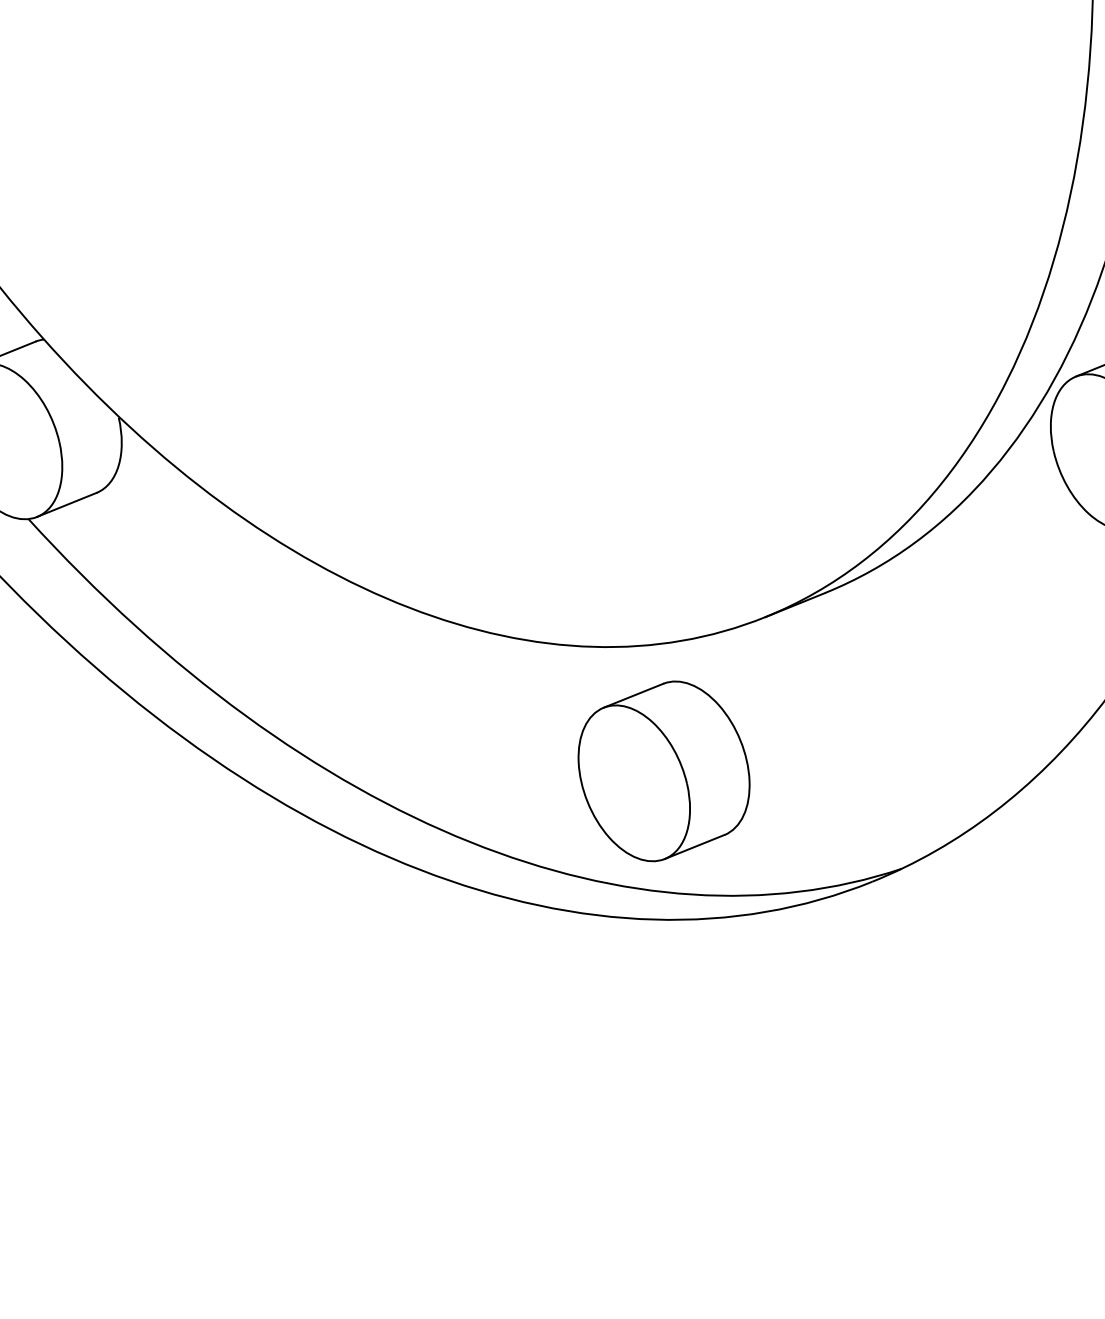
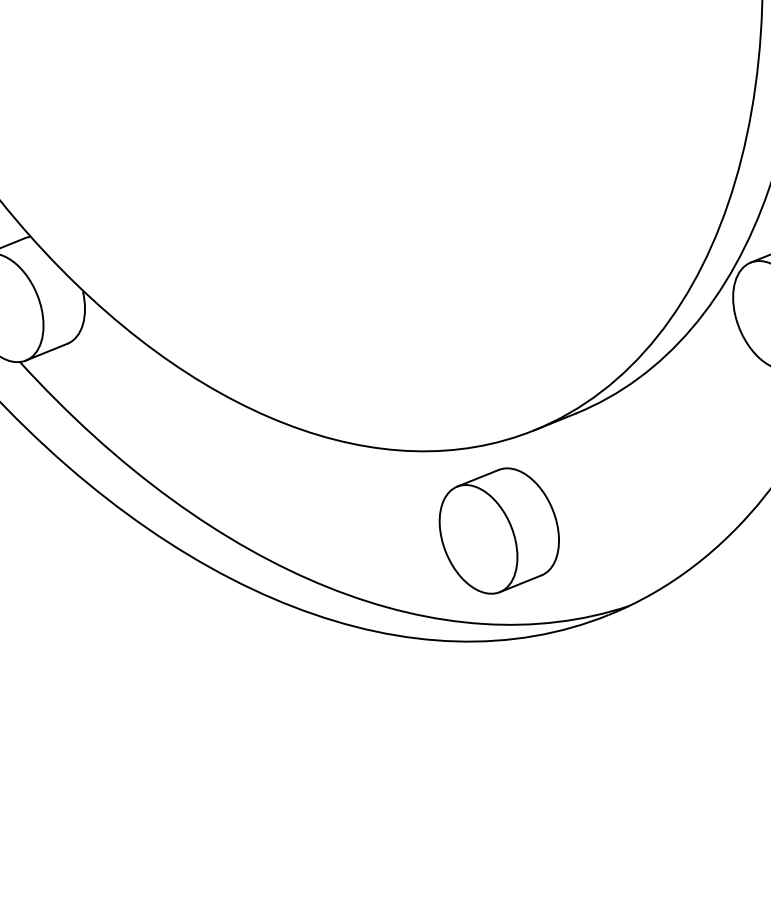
part: (662, 770) -> (498, 530), moved

